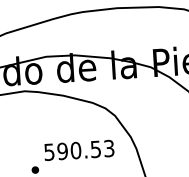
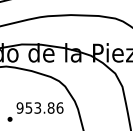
text: (78, 149) -> (39, 107), 590.53 -> 953.86

